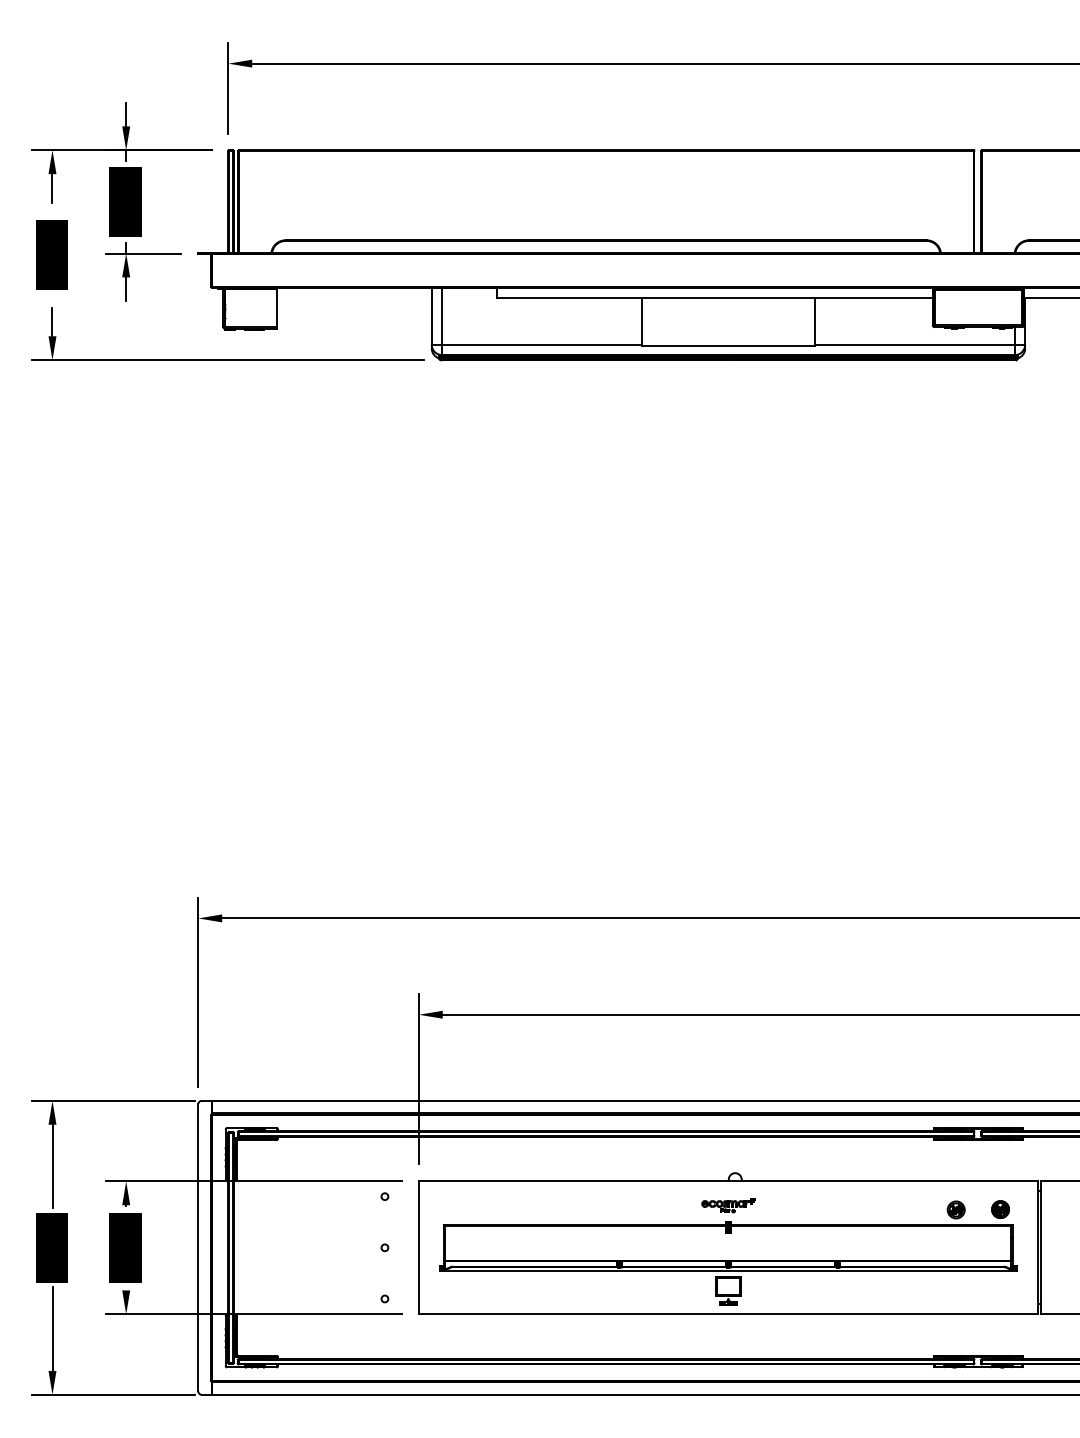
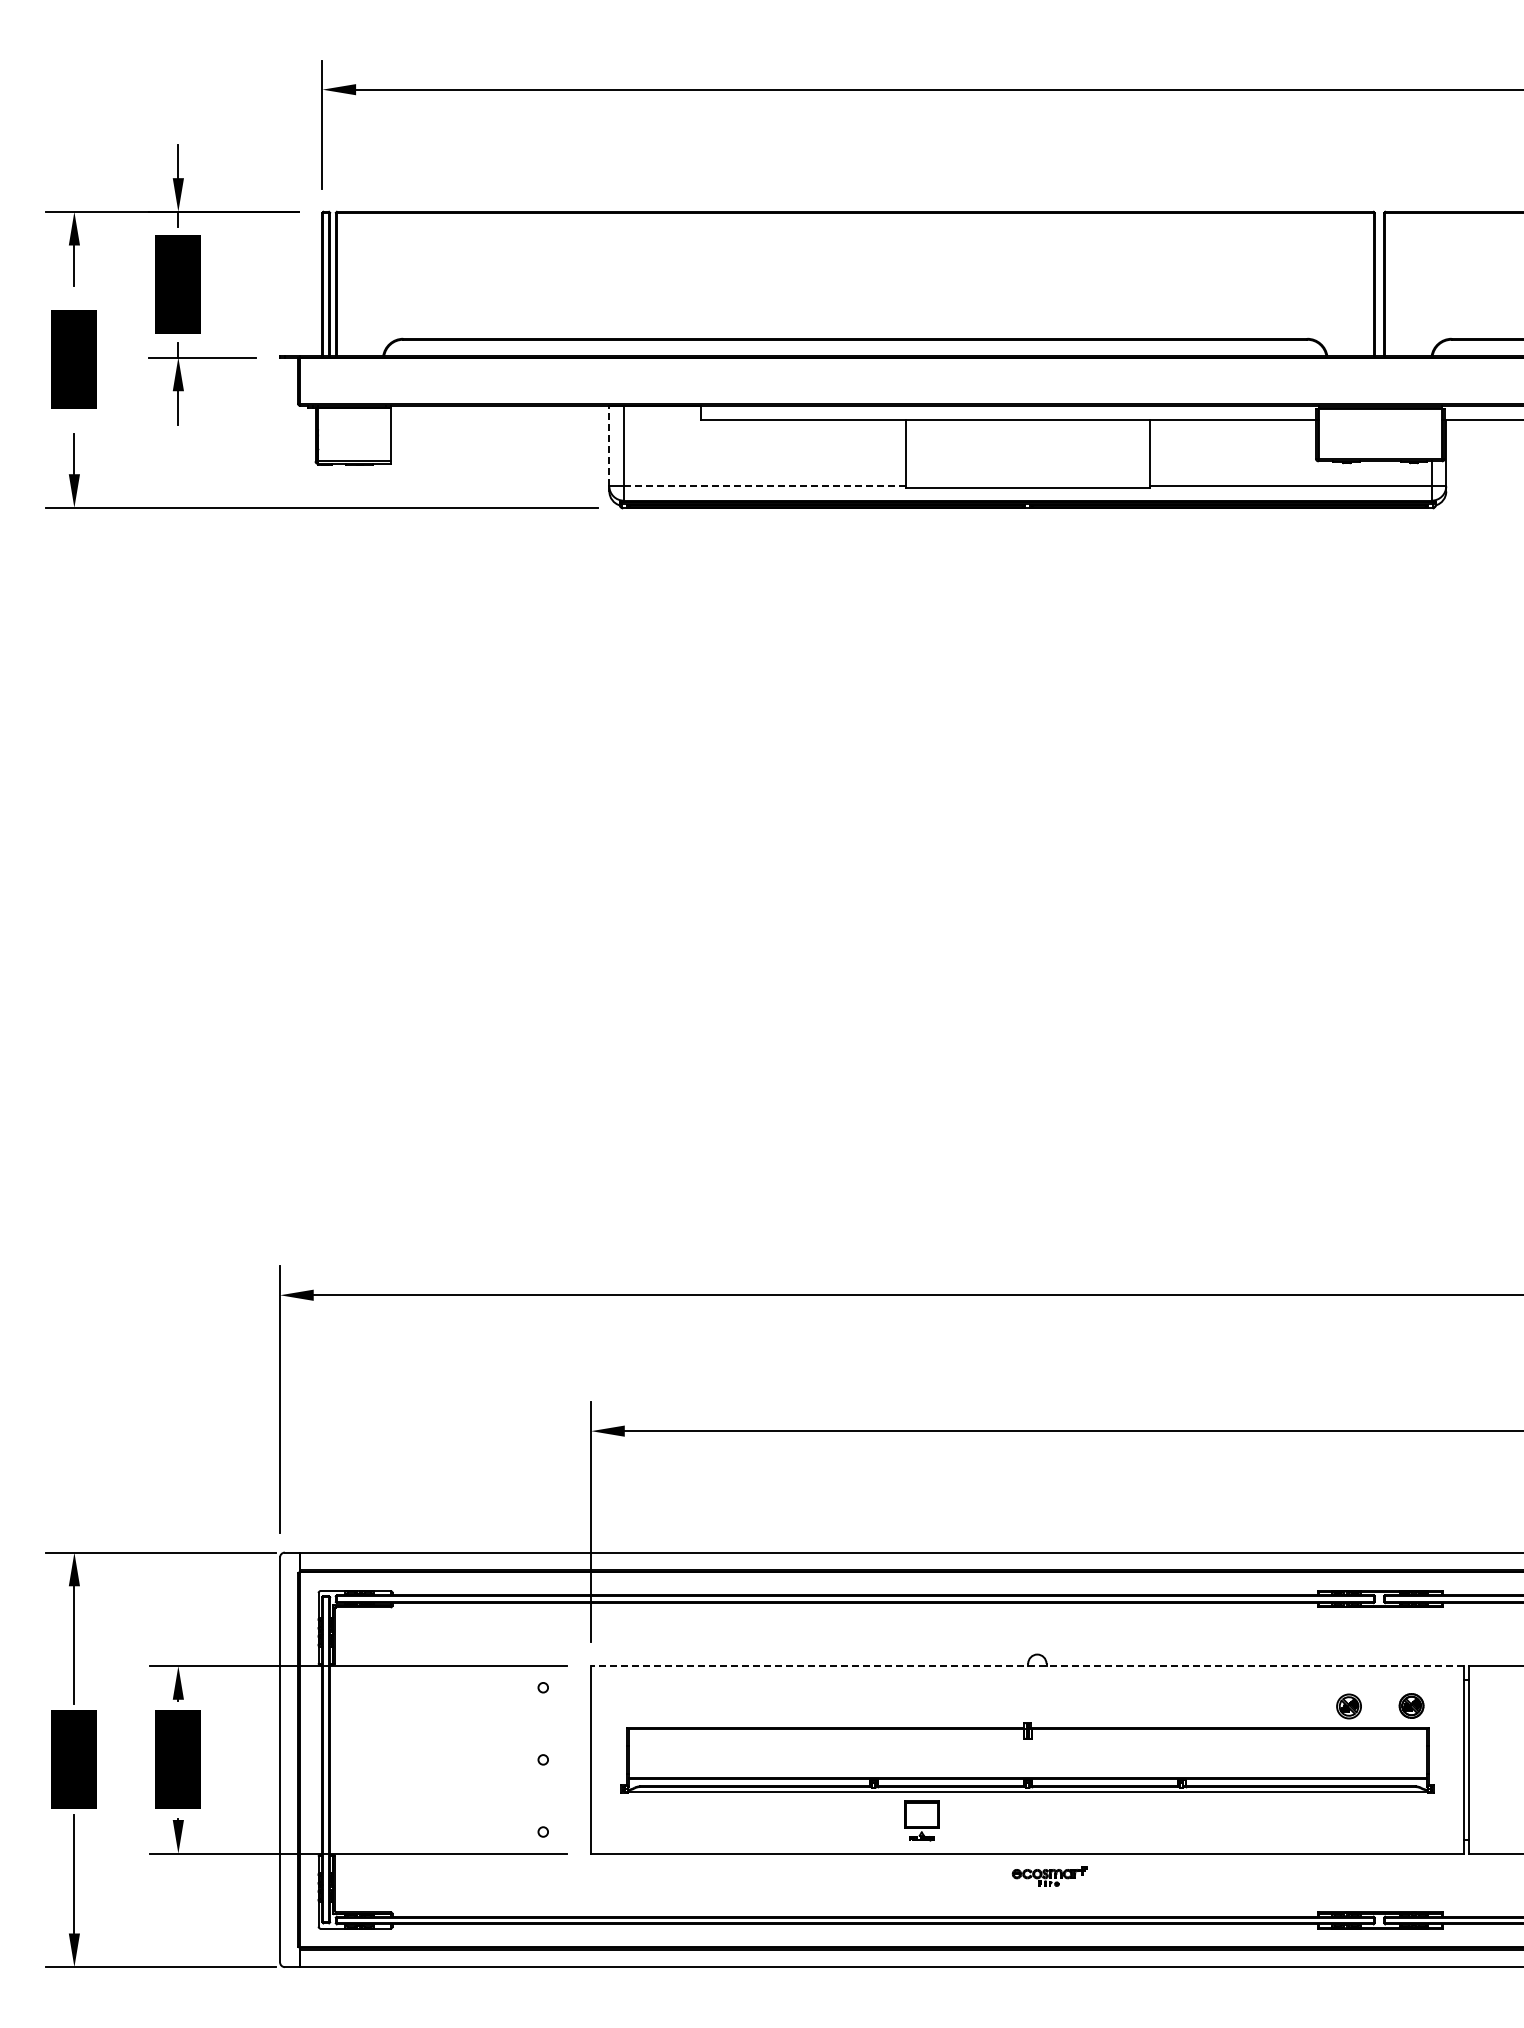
line: (431, 316) -> (609, 446), solid -> dashed
line: (542, 345) -> (765, 486), solid -> dashed
line: (728, 1181) -> (1027, 1666), solid -> dashed
part: (728, 1205) -> (1049, 1876), moved
part: (728, 1290) -> (921, 1820), moved

